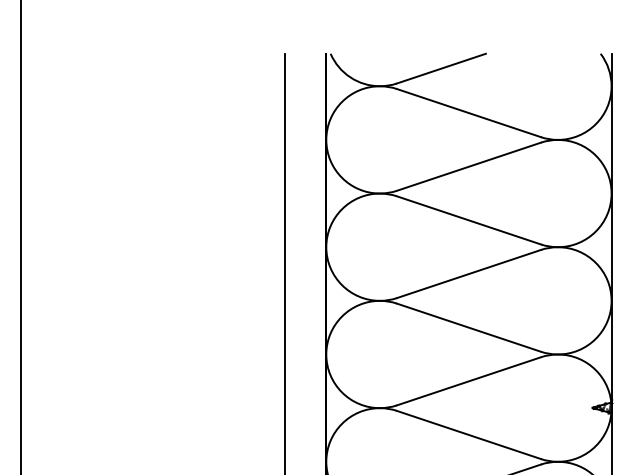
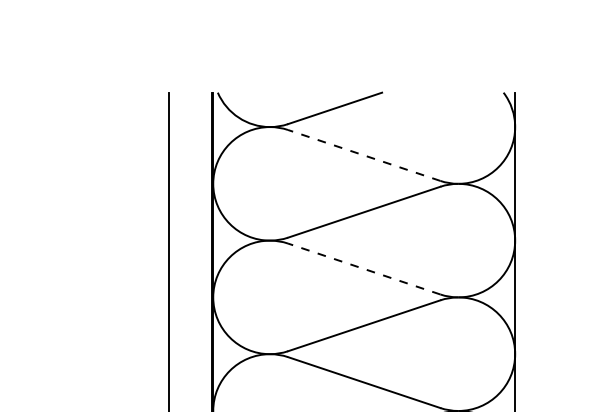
line: (468, 113) -> (363, 155), solid -> dashed
line: (468, 220) -> (363, 269), solid -> dashed

